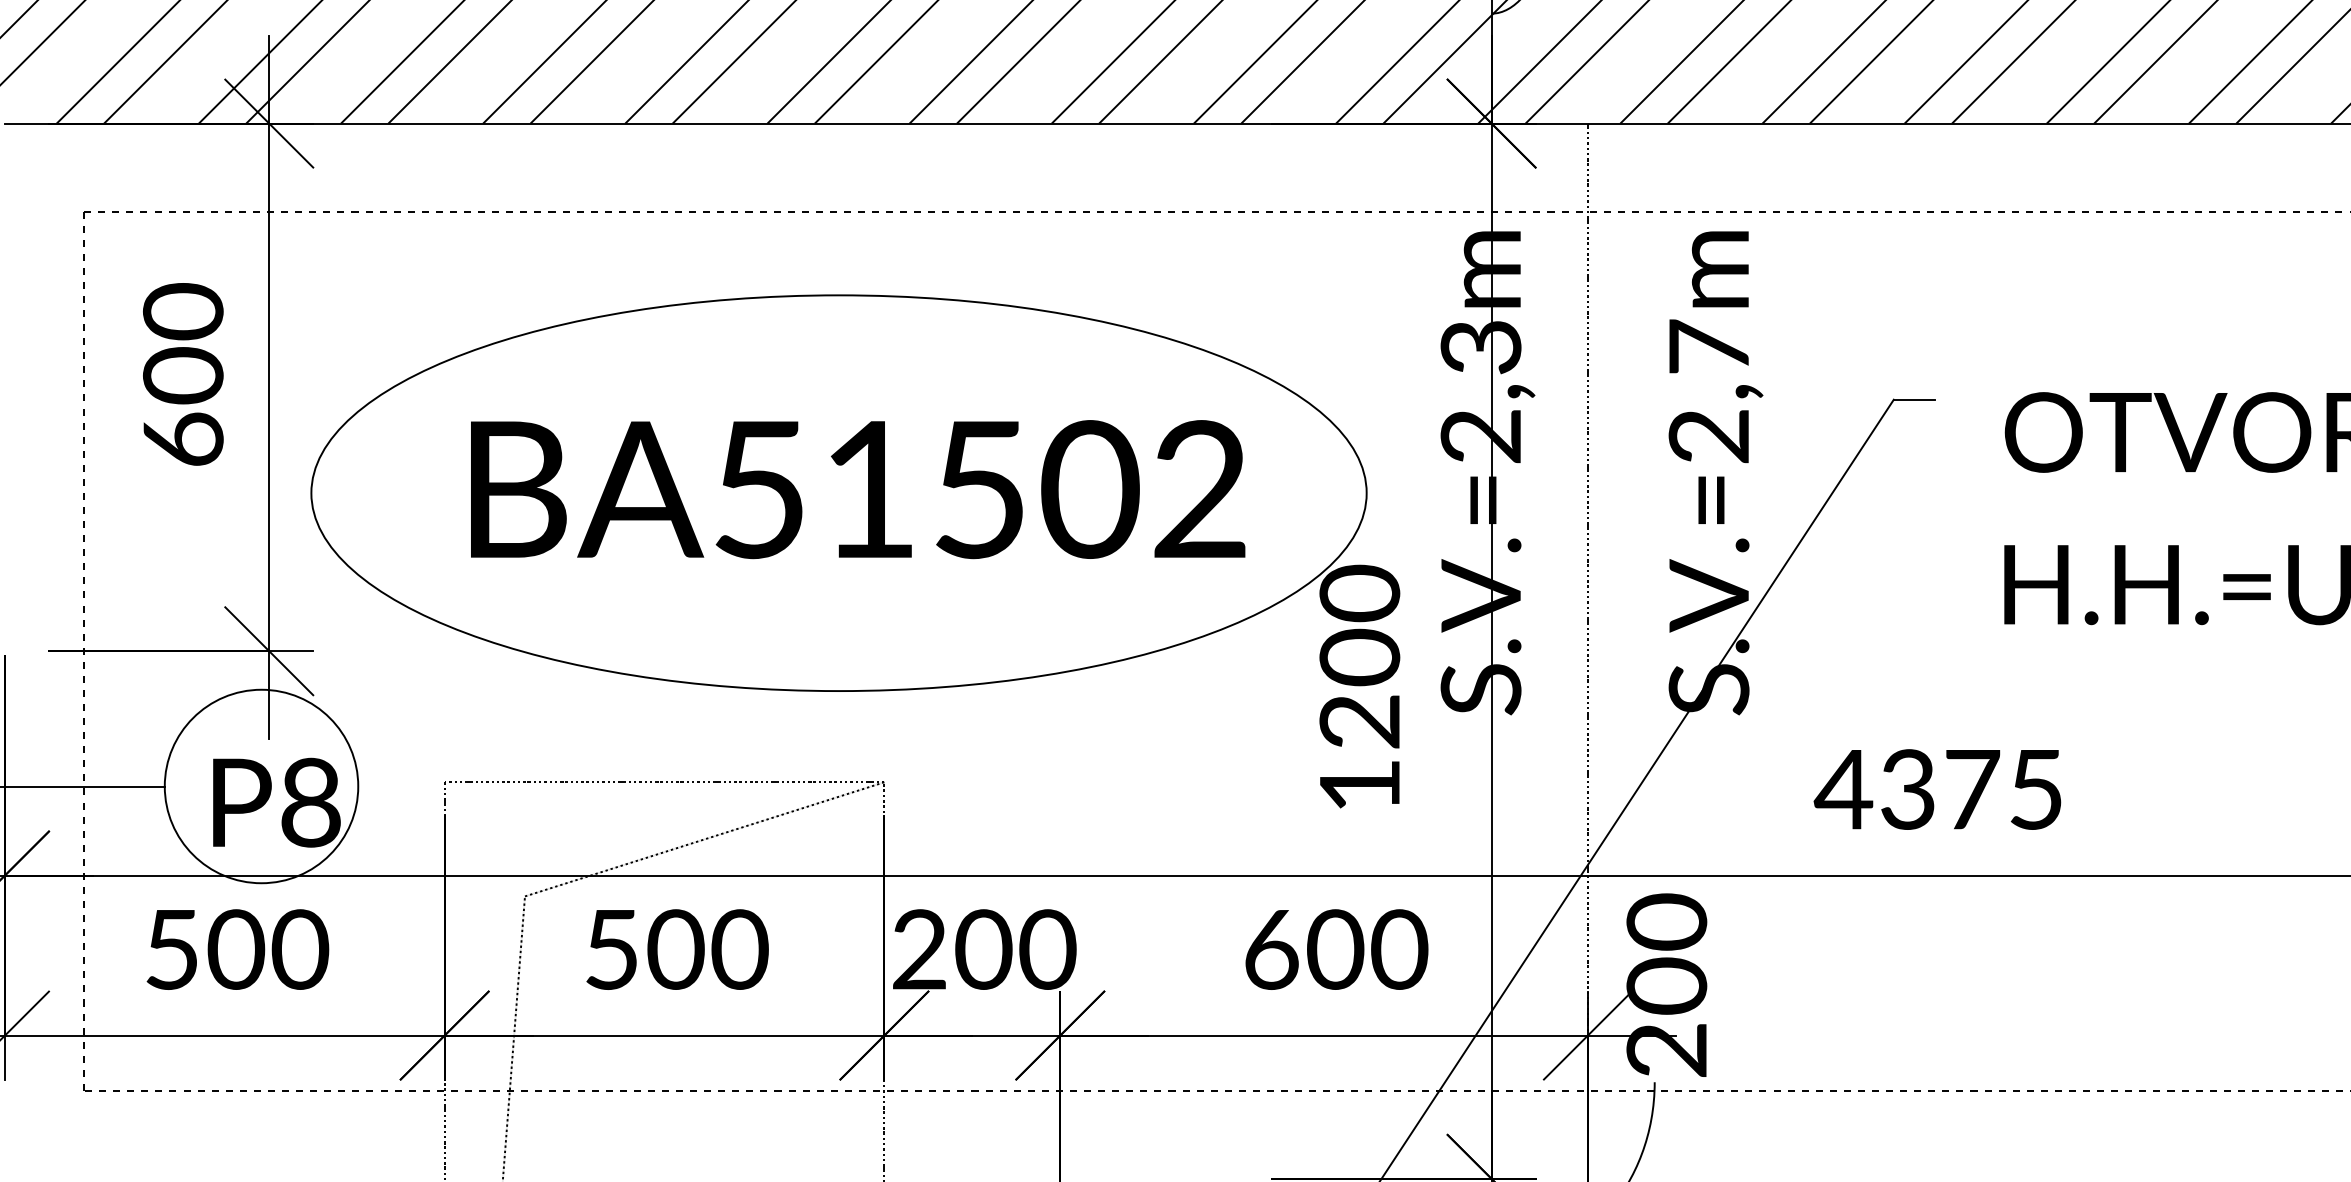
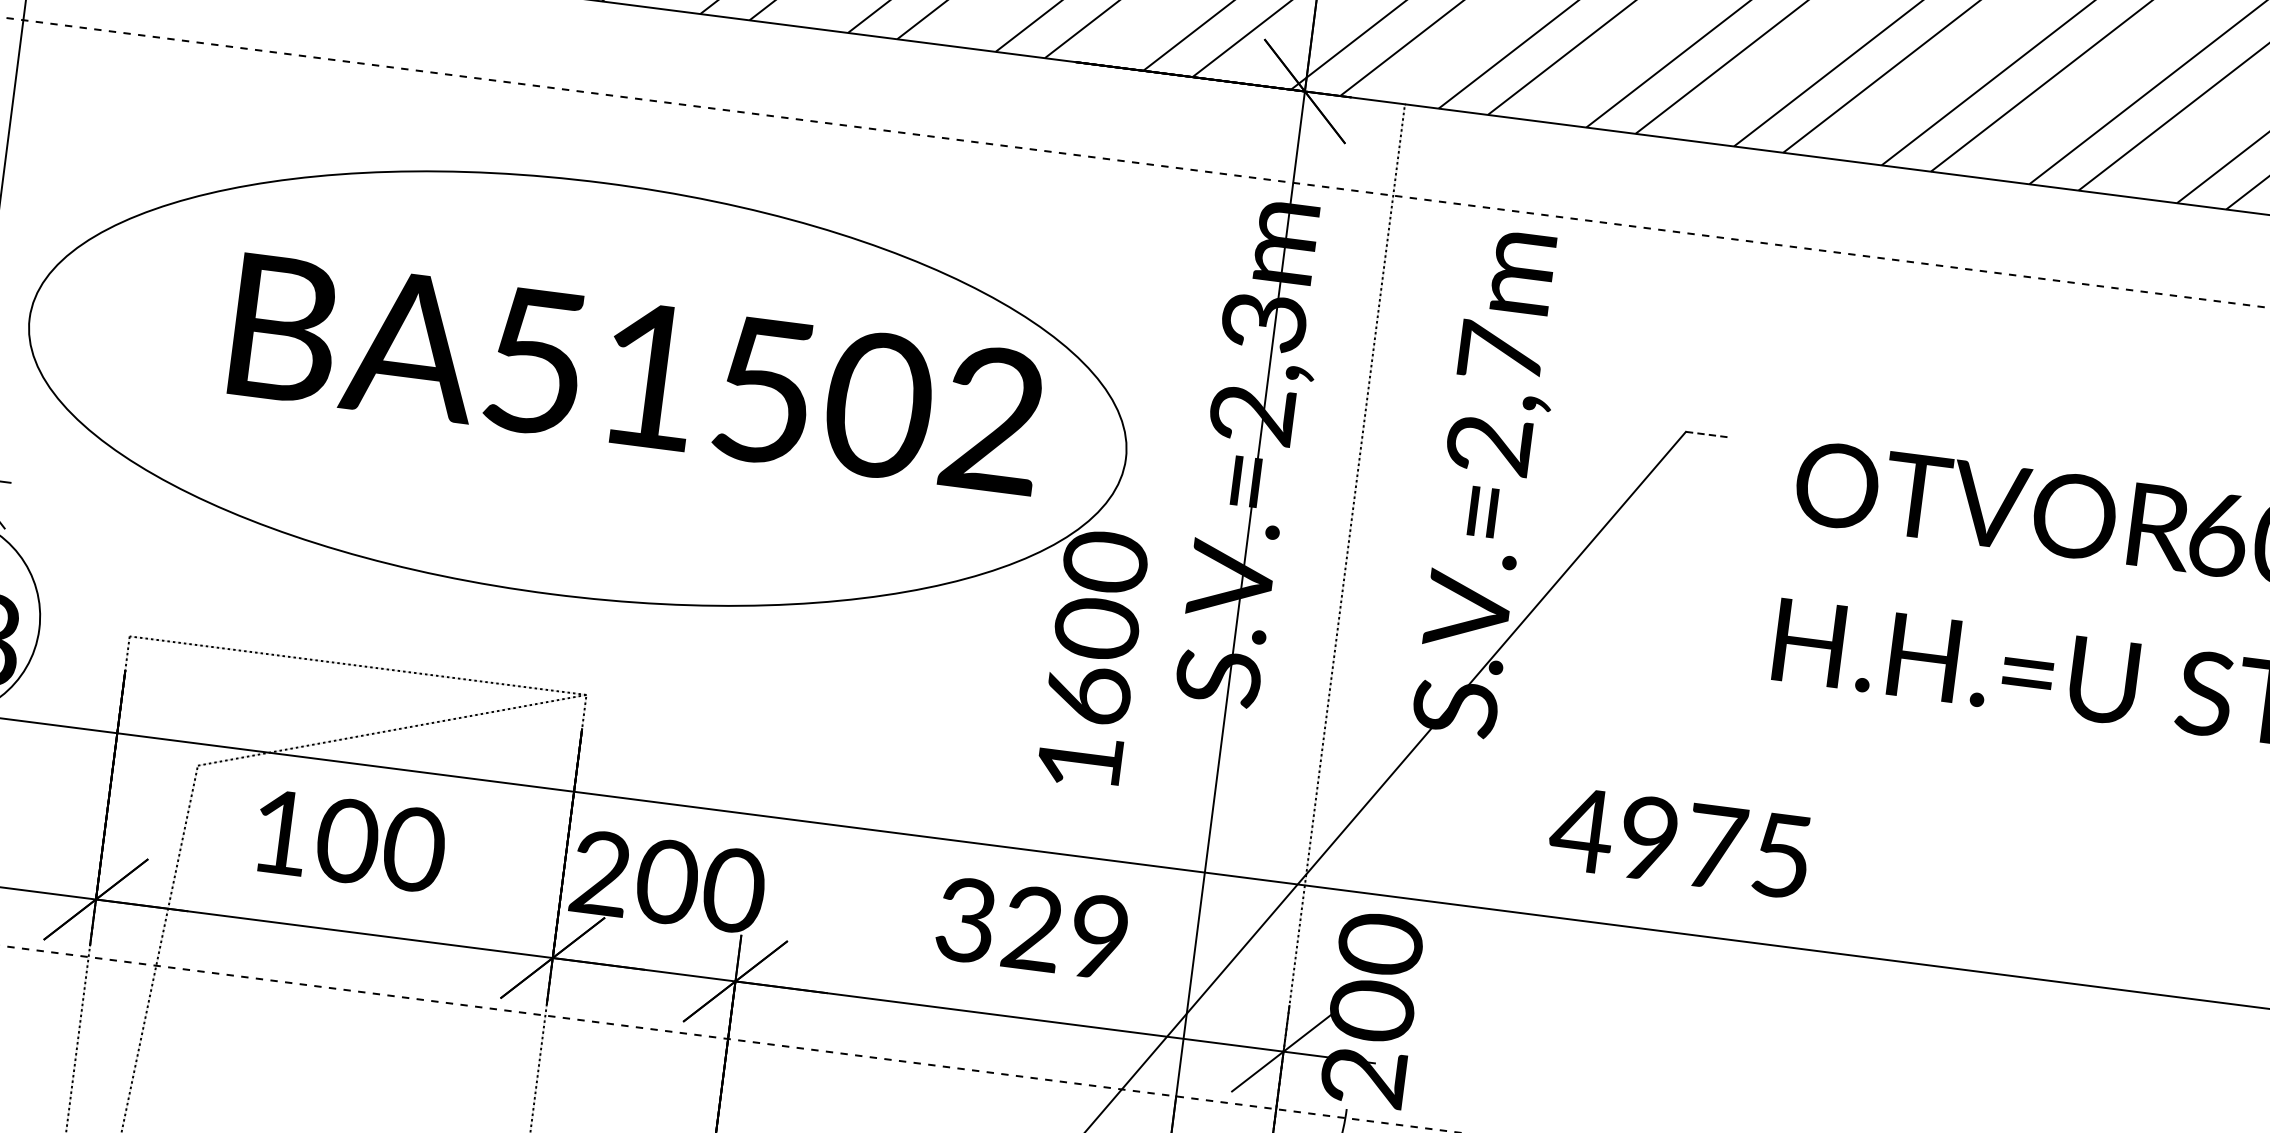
line: (1914, 399) -> (1707, 434), solid -> dashed
text: (858, 489) -> (638, 374), moved
text: (1359, 721) -> (1088, 695), 1200 -> 1600
text: (1907, 789) -> (1648, 838), 4375 -> 4975
text: (611, 949) -> (280, 832), 500 -> 100
text: (1336, 949) -> (1033, 928), 600 -> 329

